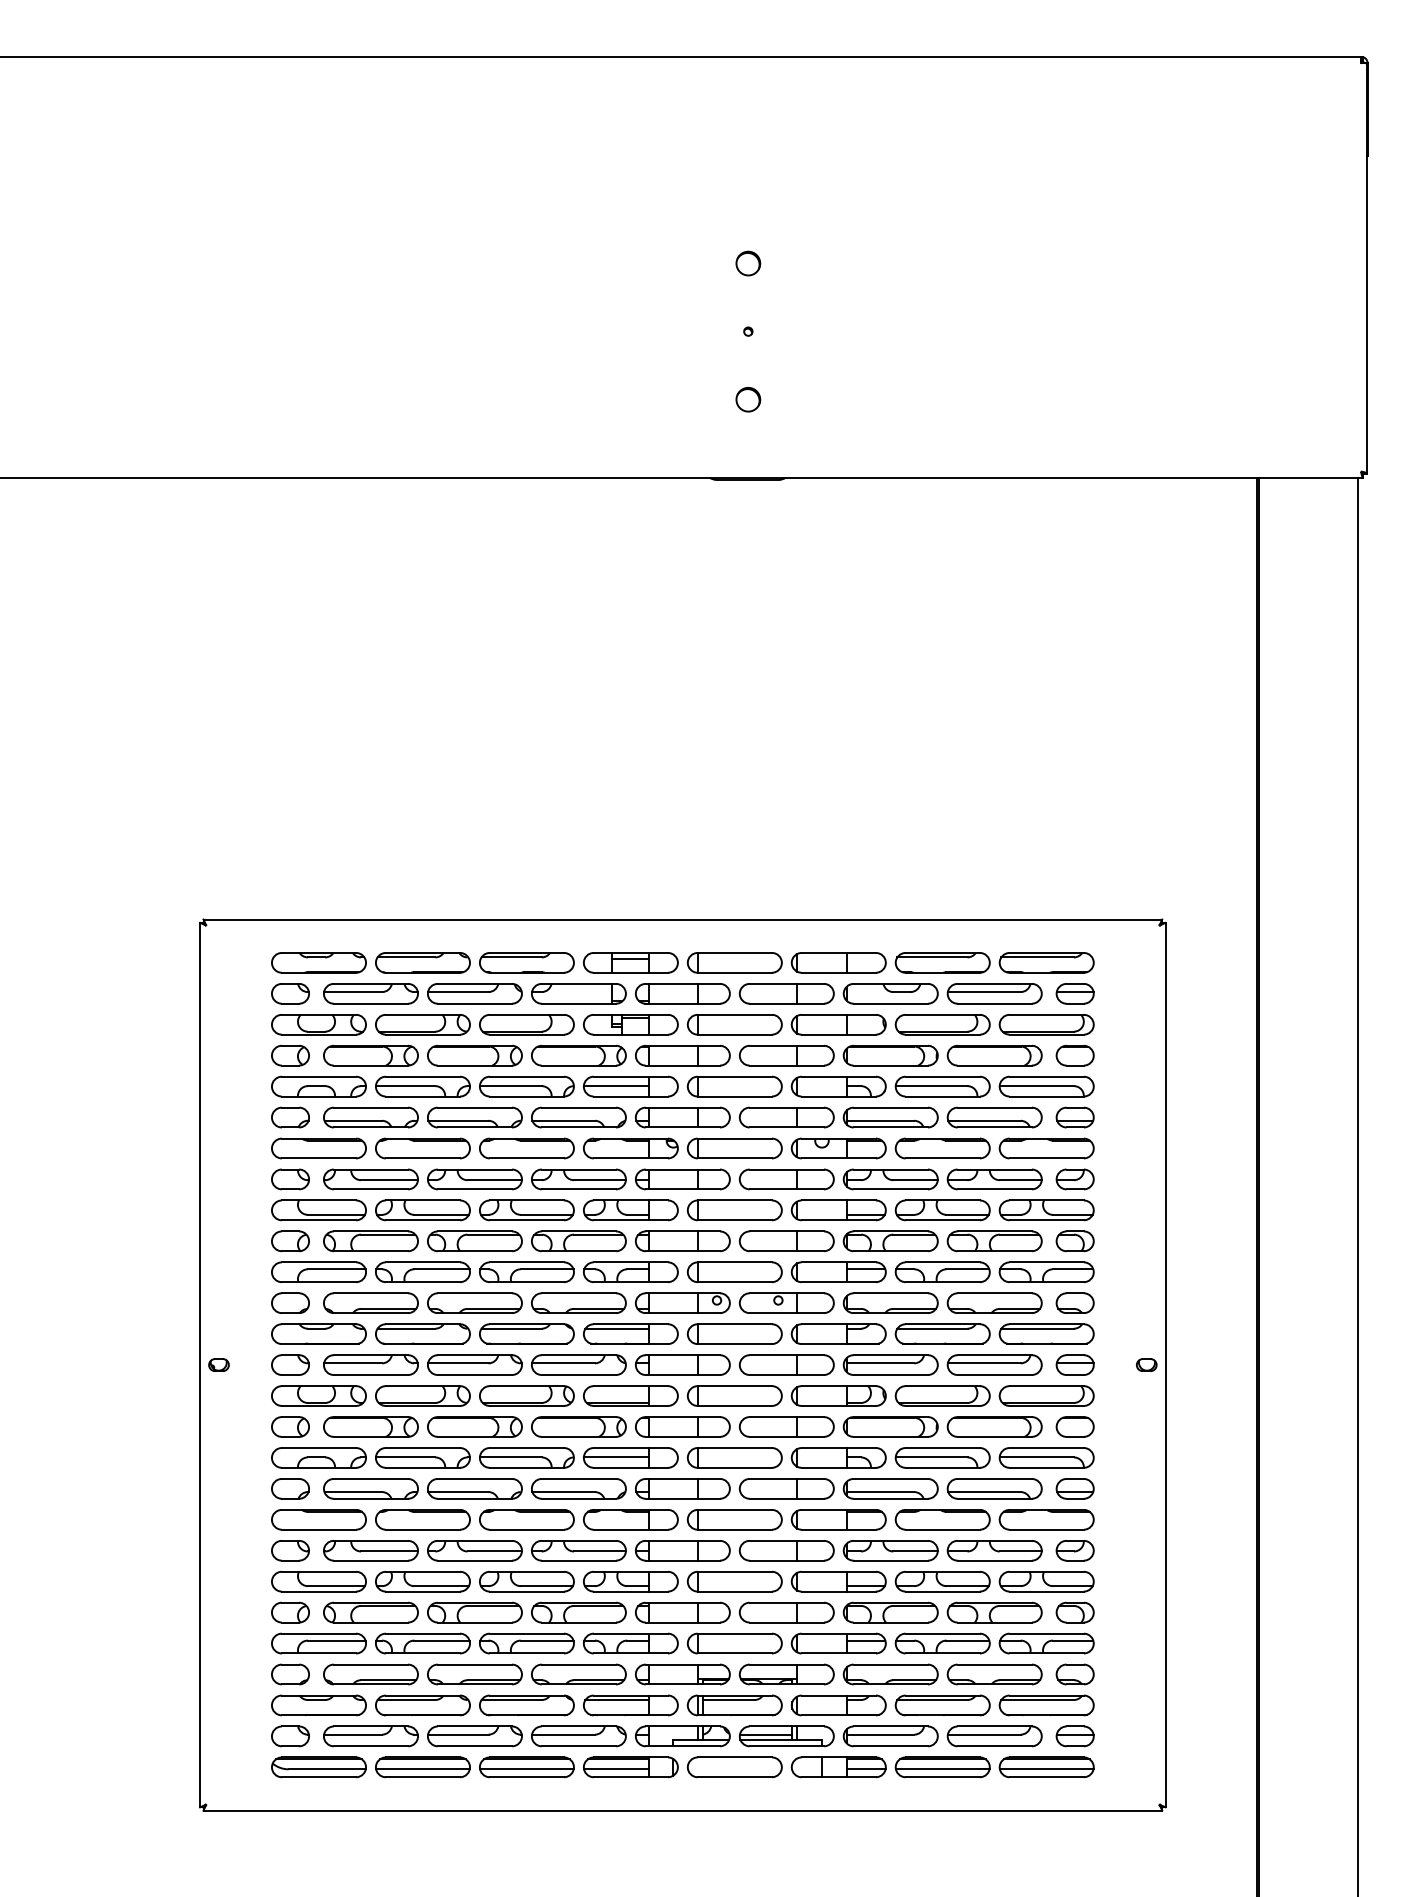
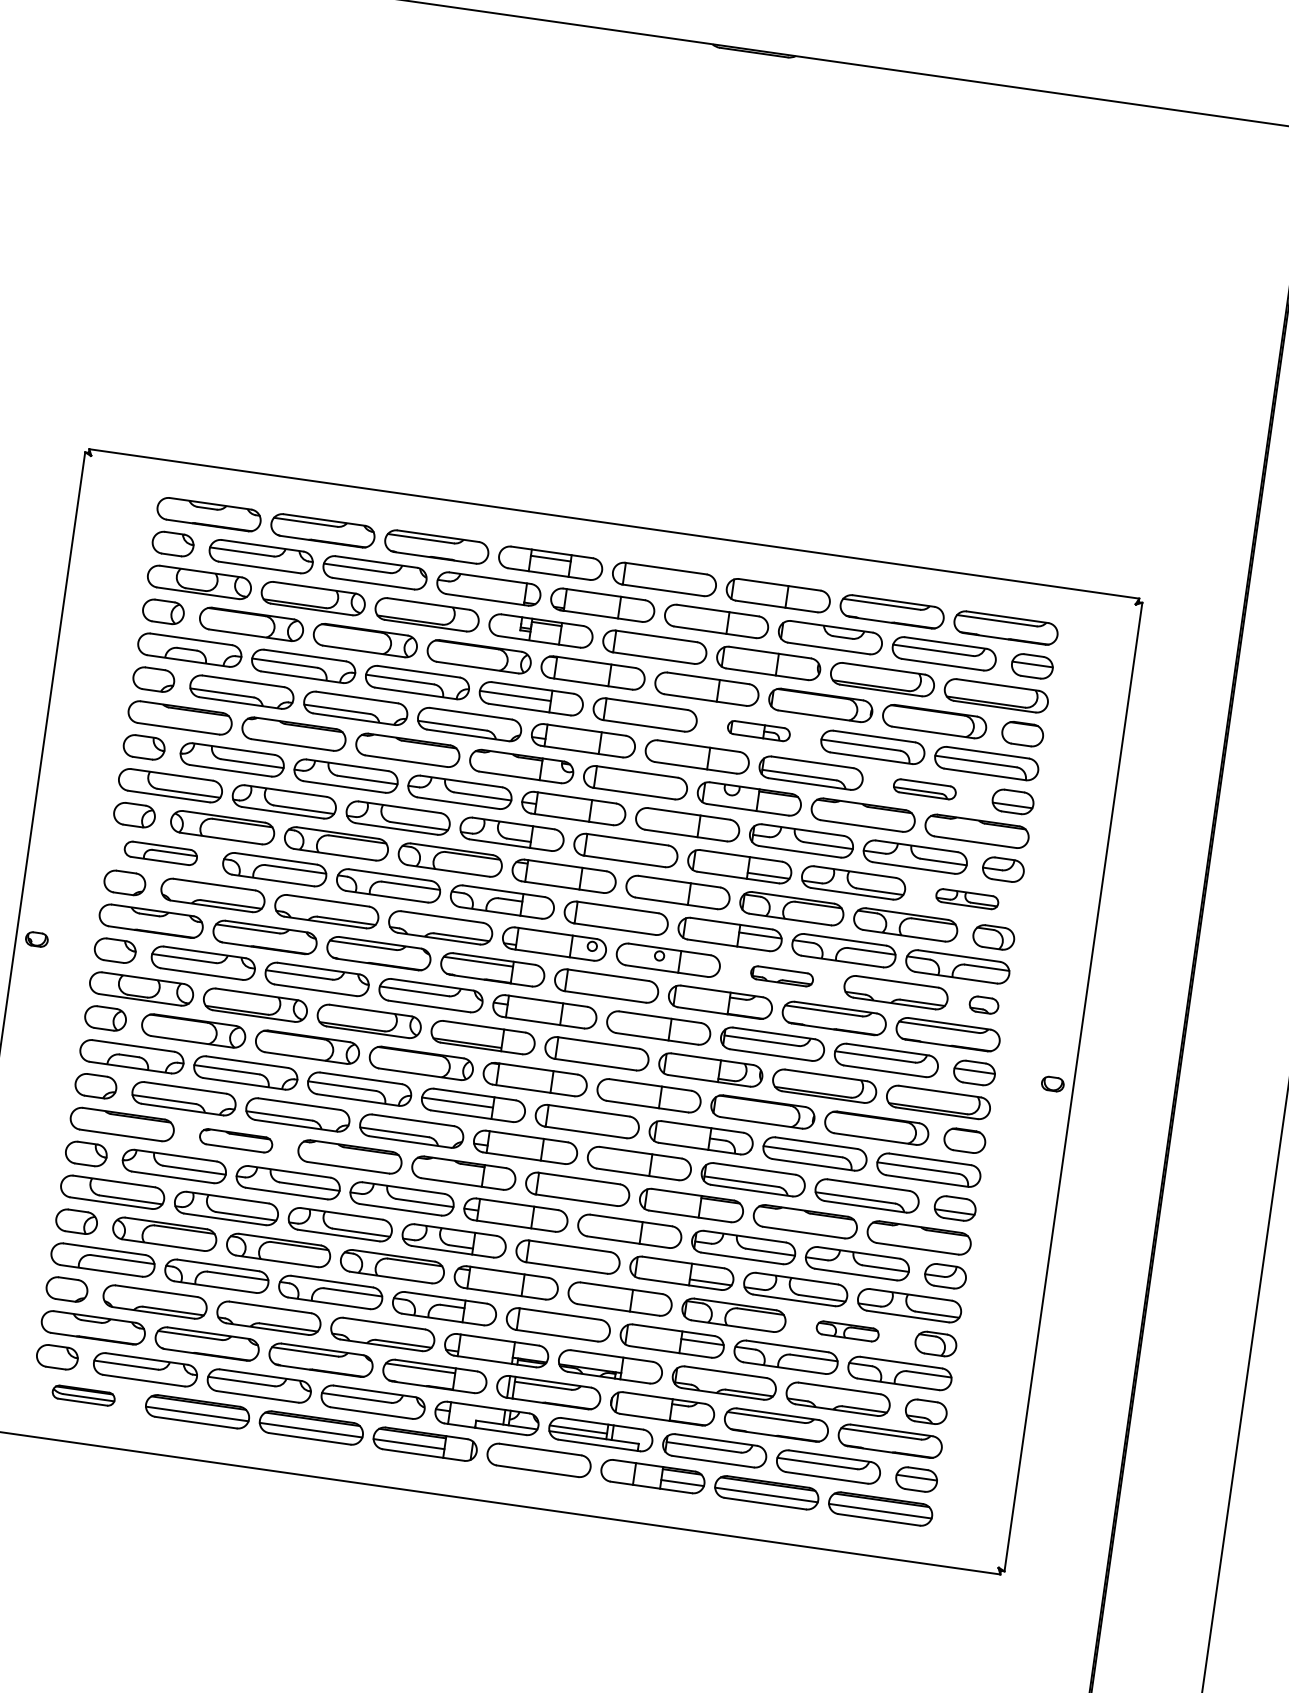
part: (838, 1086) -> (758, 731), size x0.6
part: (994, 1117) -> (924, 789), size x0.6
part: (1046, 1210) -> (967, 899), size x0.6
part: (318, 1271) -> (160, 852), size x0.7
part: (890, 1302) -> (781, 975), size x0.6
part: (1074, 1302) -> (983, 1004), size x0.7
part: (422, 1519) -> (235, 1140), size x0.7
part: (994, 1612) -> (847, 1331), size x0.6
part: (318, 1767) -> (83, 1395), size x0.6

